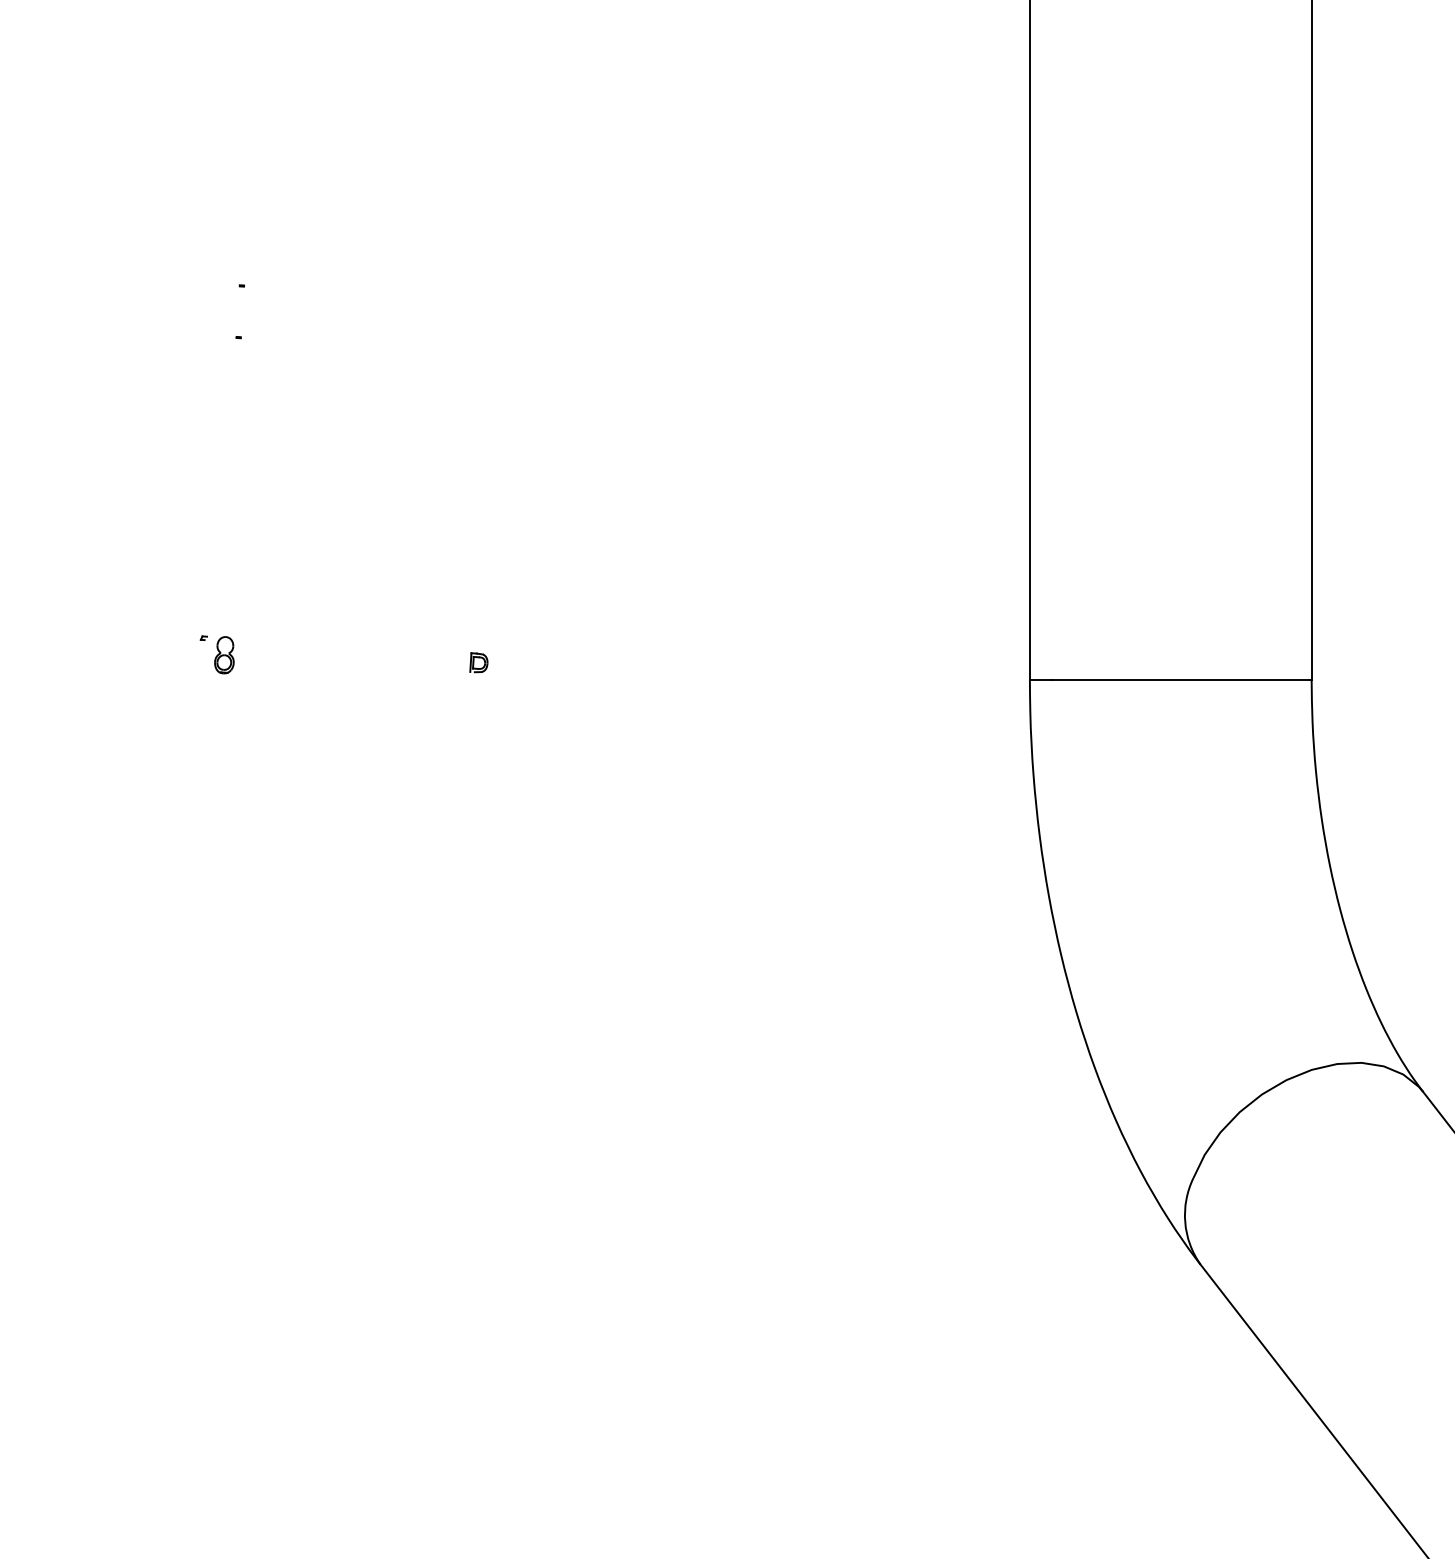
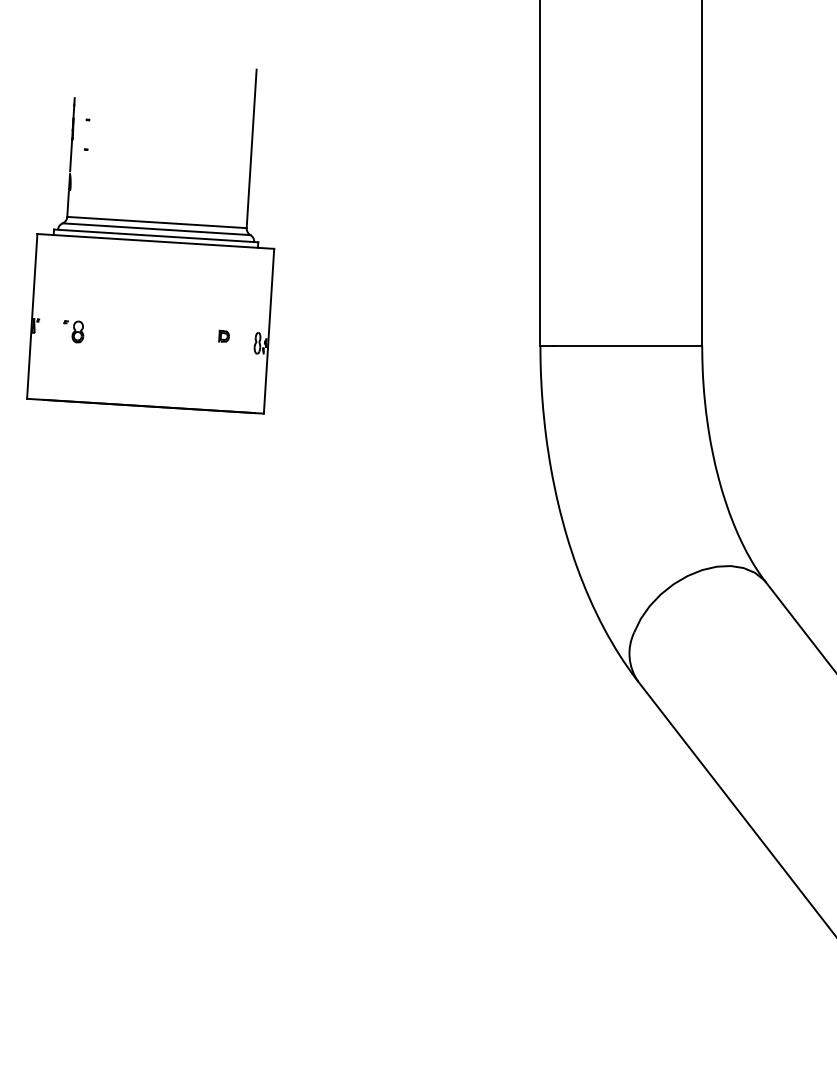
part: (350, 497) -> (150, 241), added

